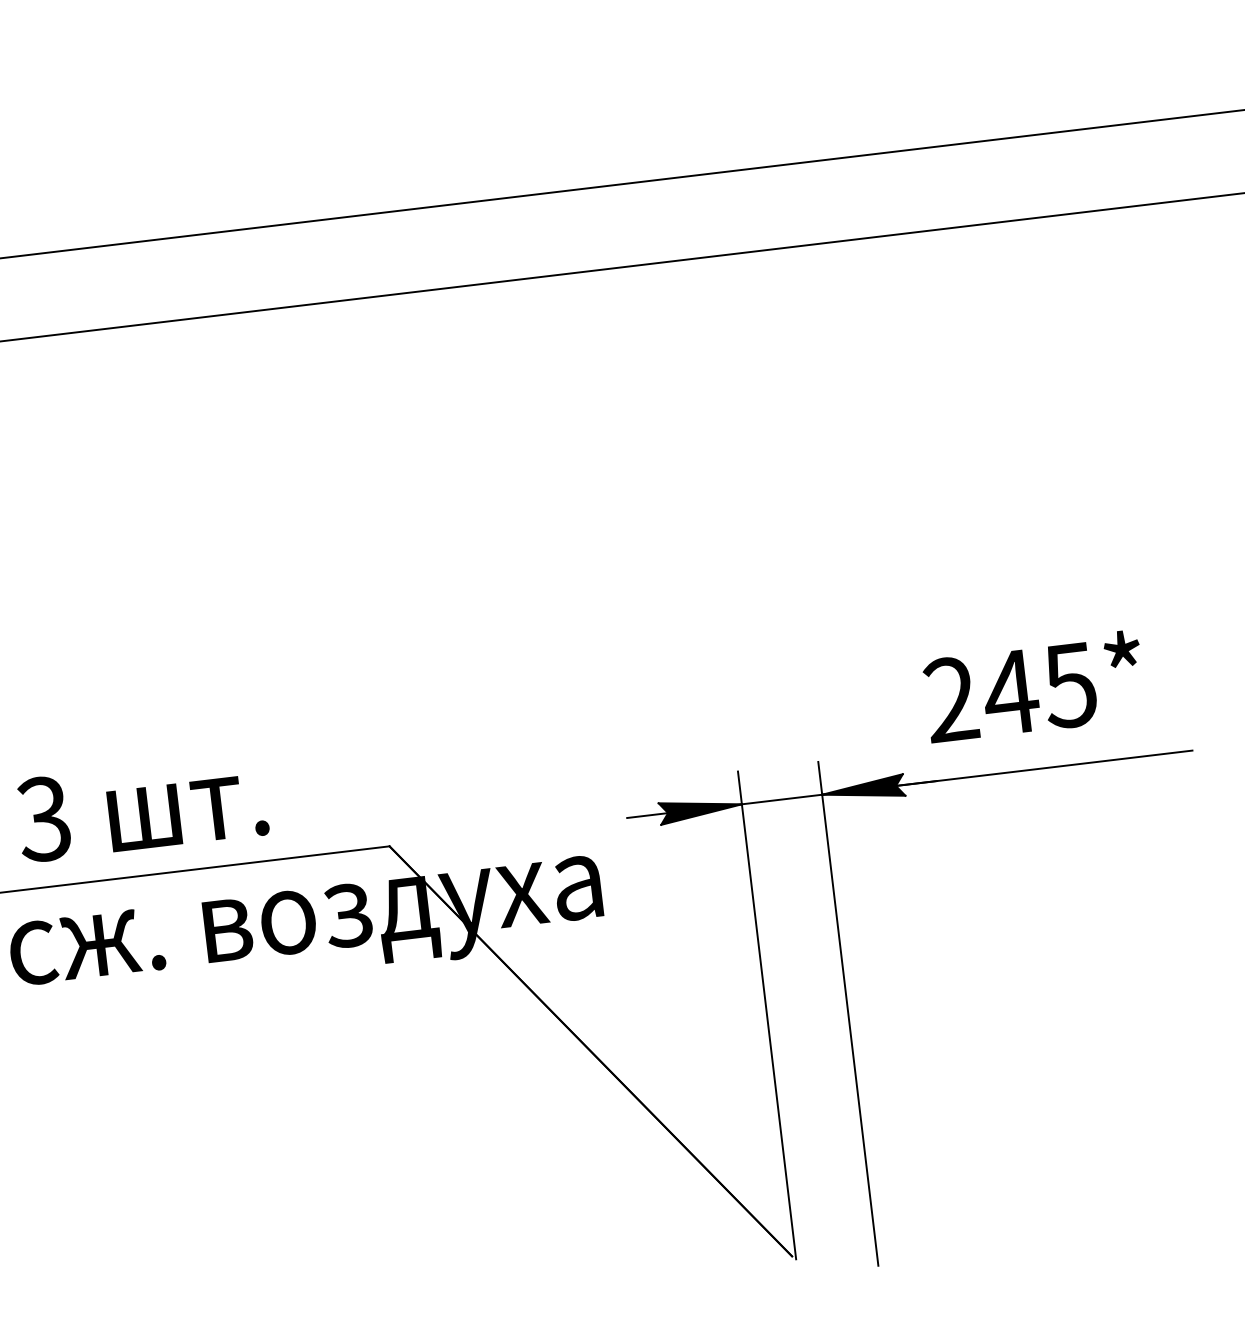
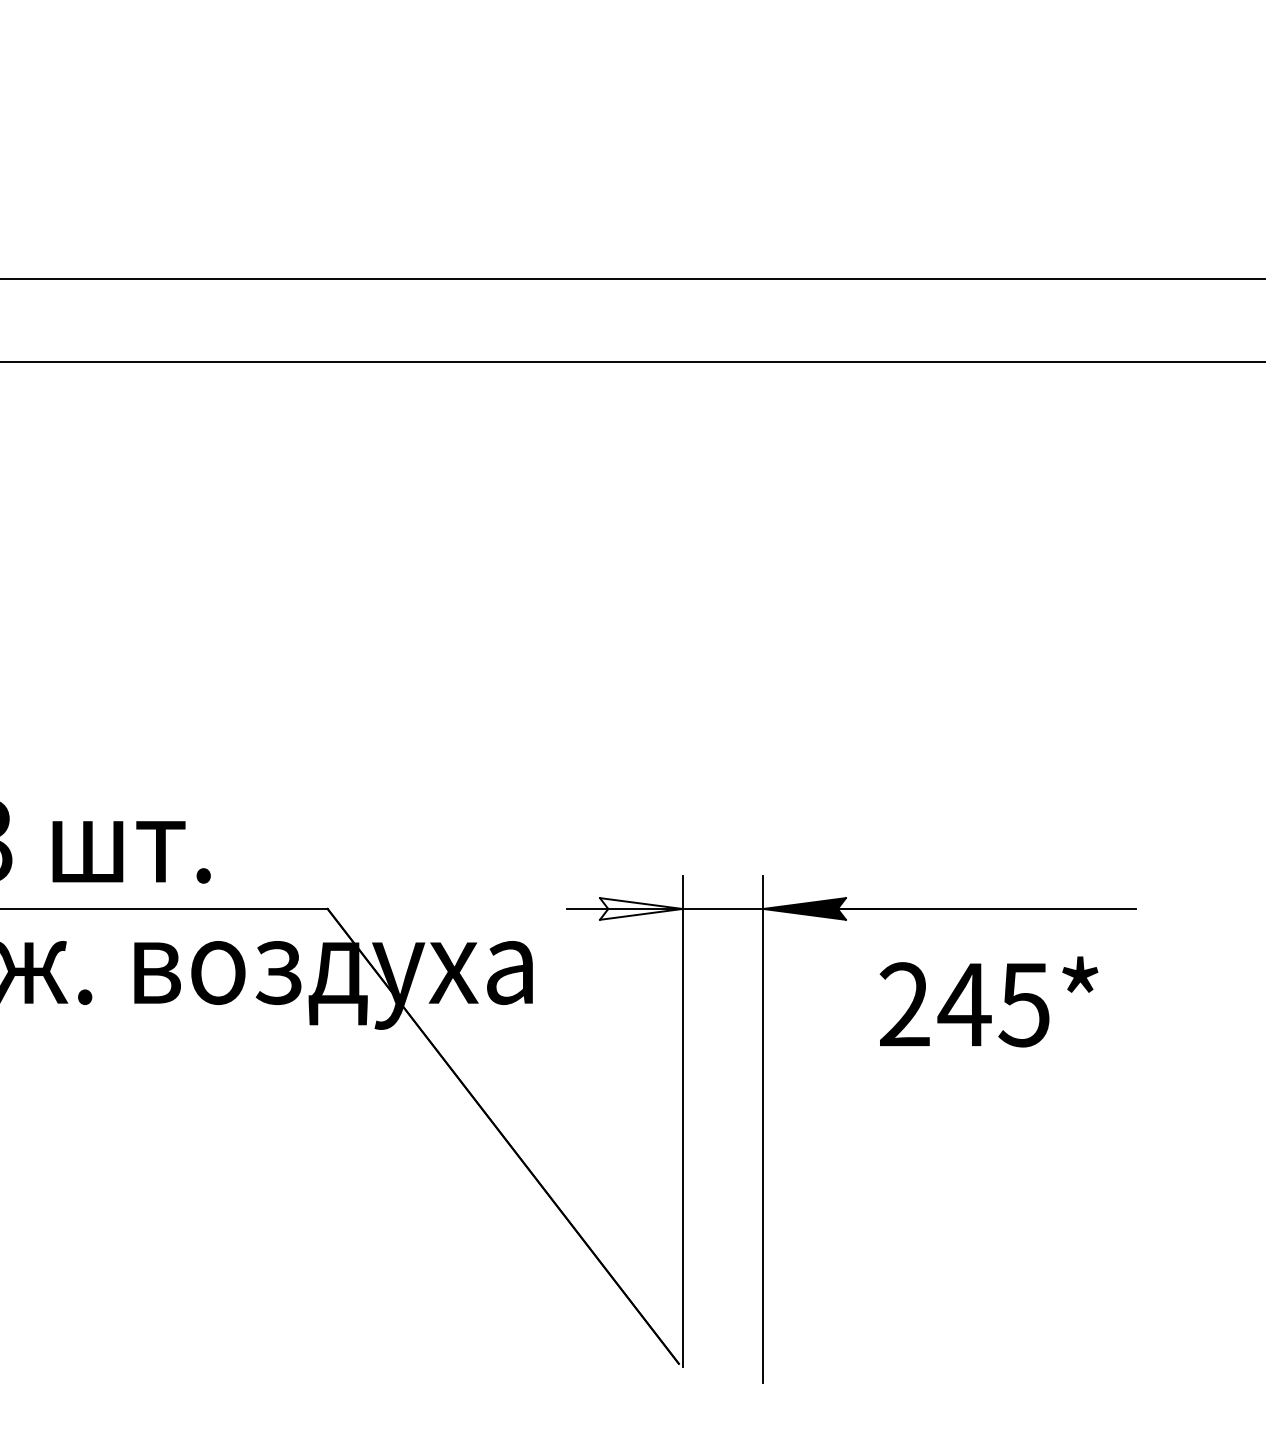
text: (1033, 686) -> (988, 1001), moved
fill: (701, 808) -> (641, 908), removed

